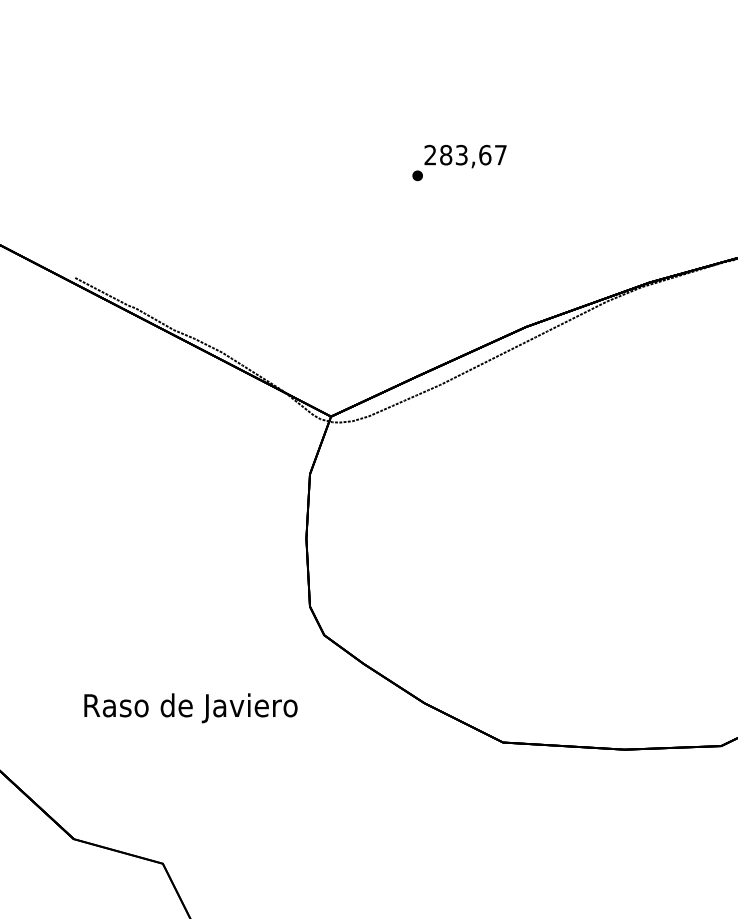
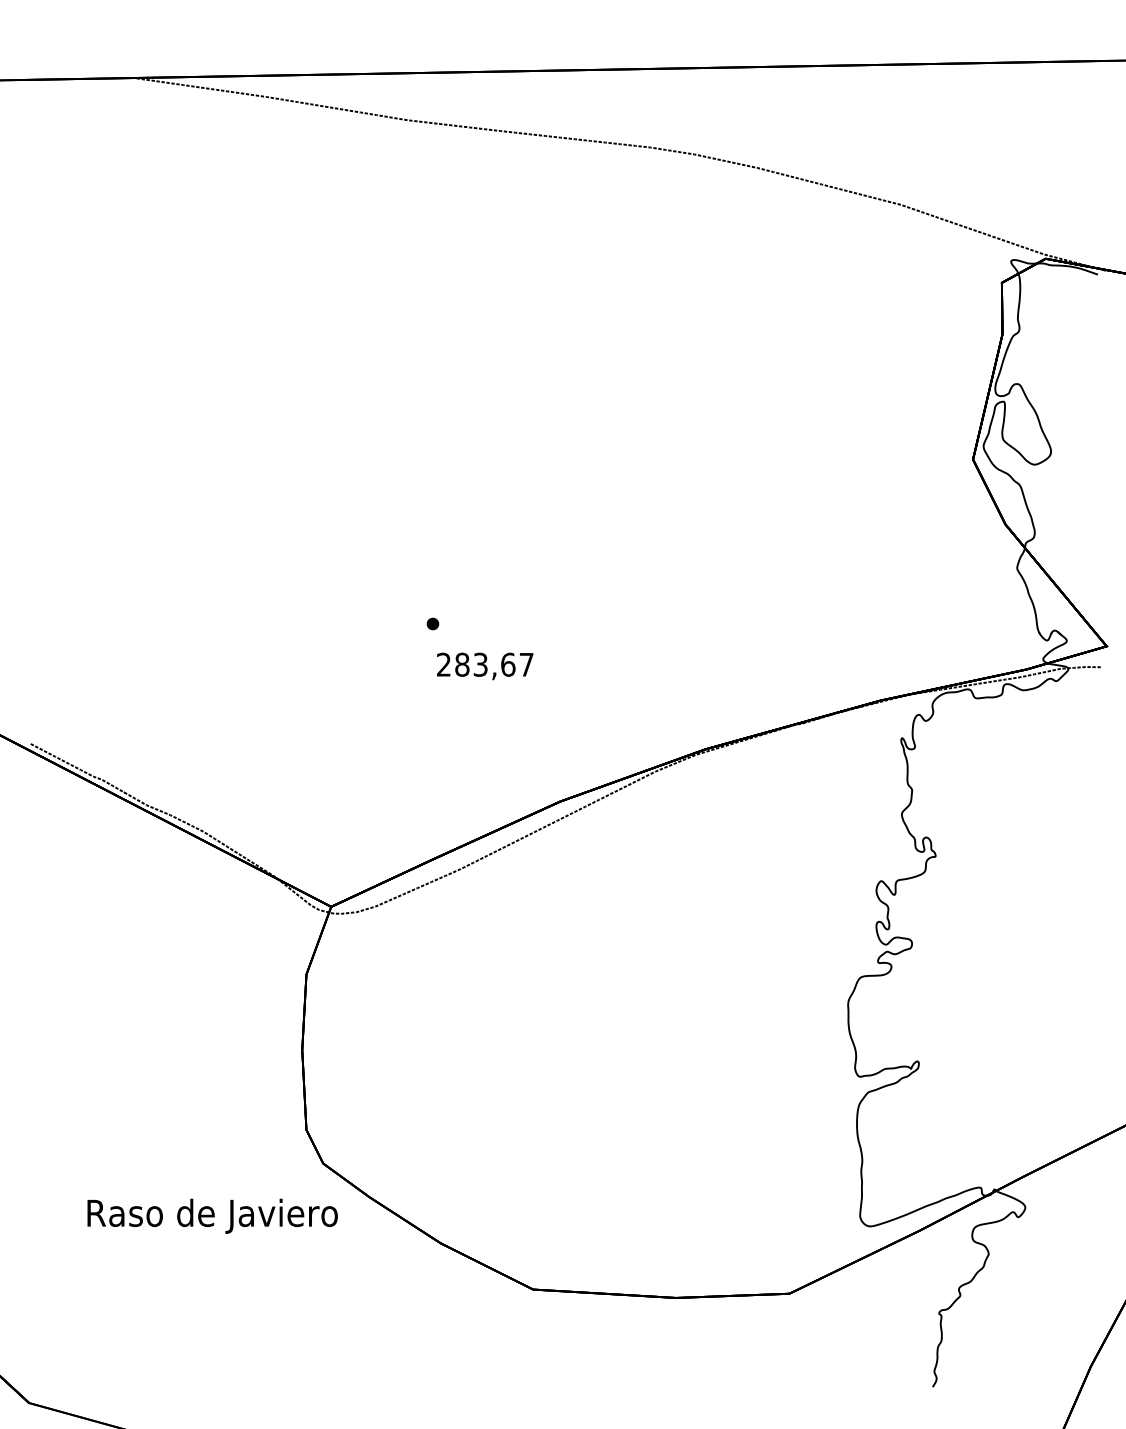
text: (465, 156) -> (485, 666), moved
text: (190, 707) -> (212, 1215), moved

